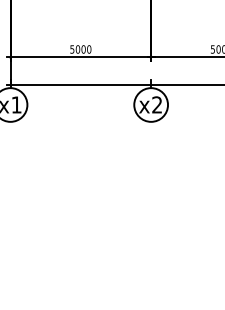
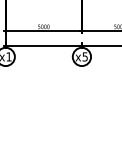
text: (155, 104) -> (84, 56), x2 -> x5

